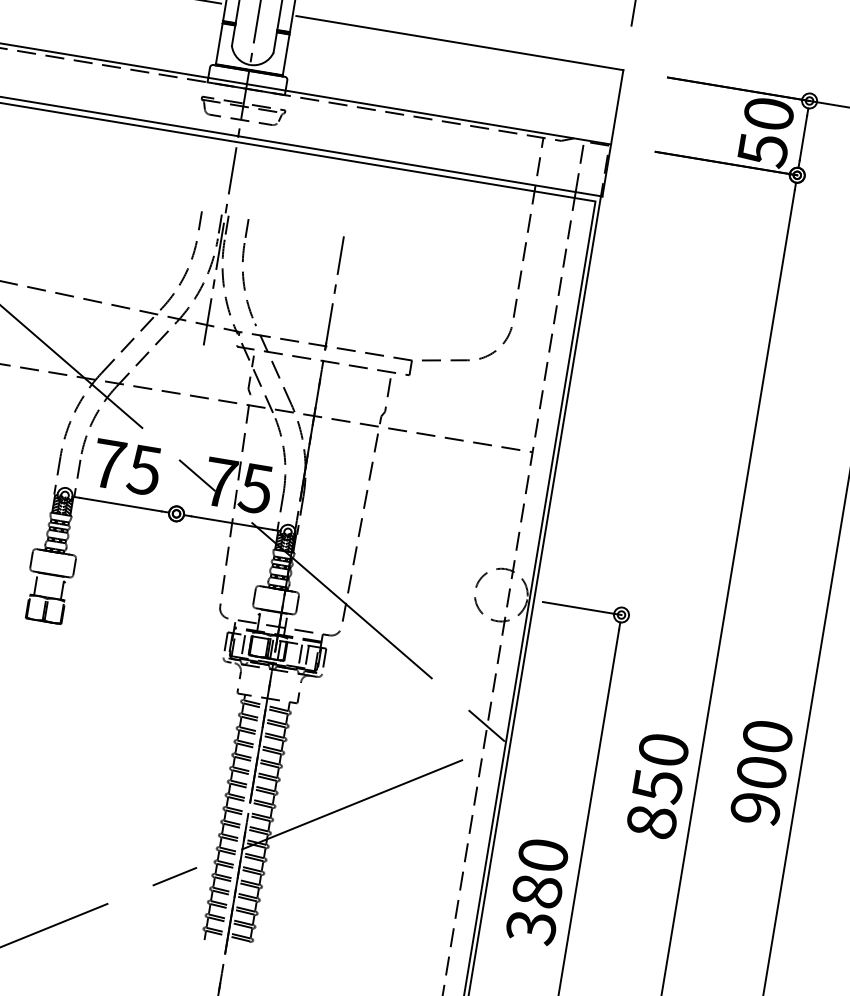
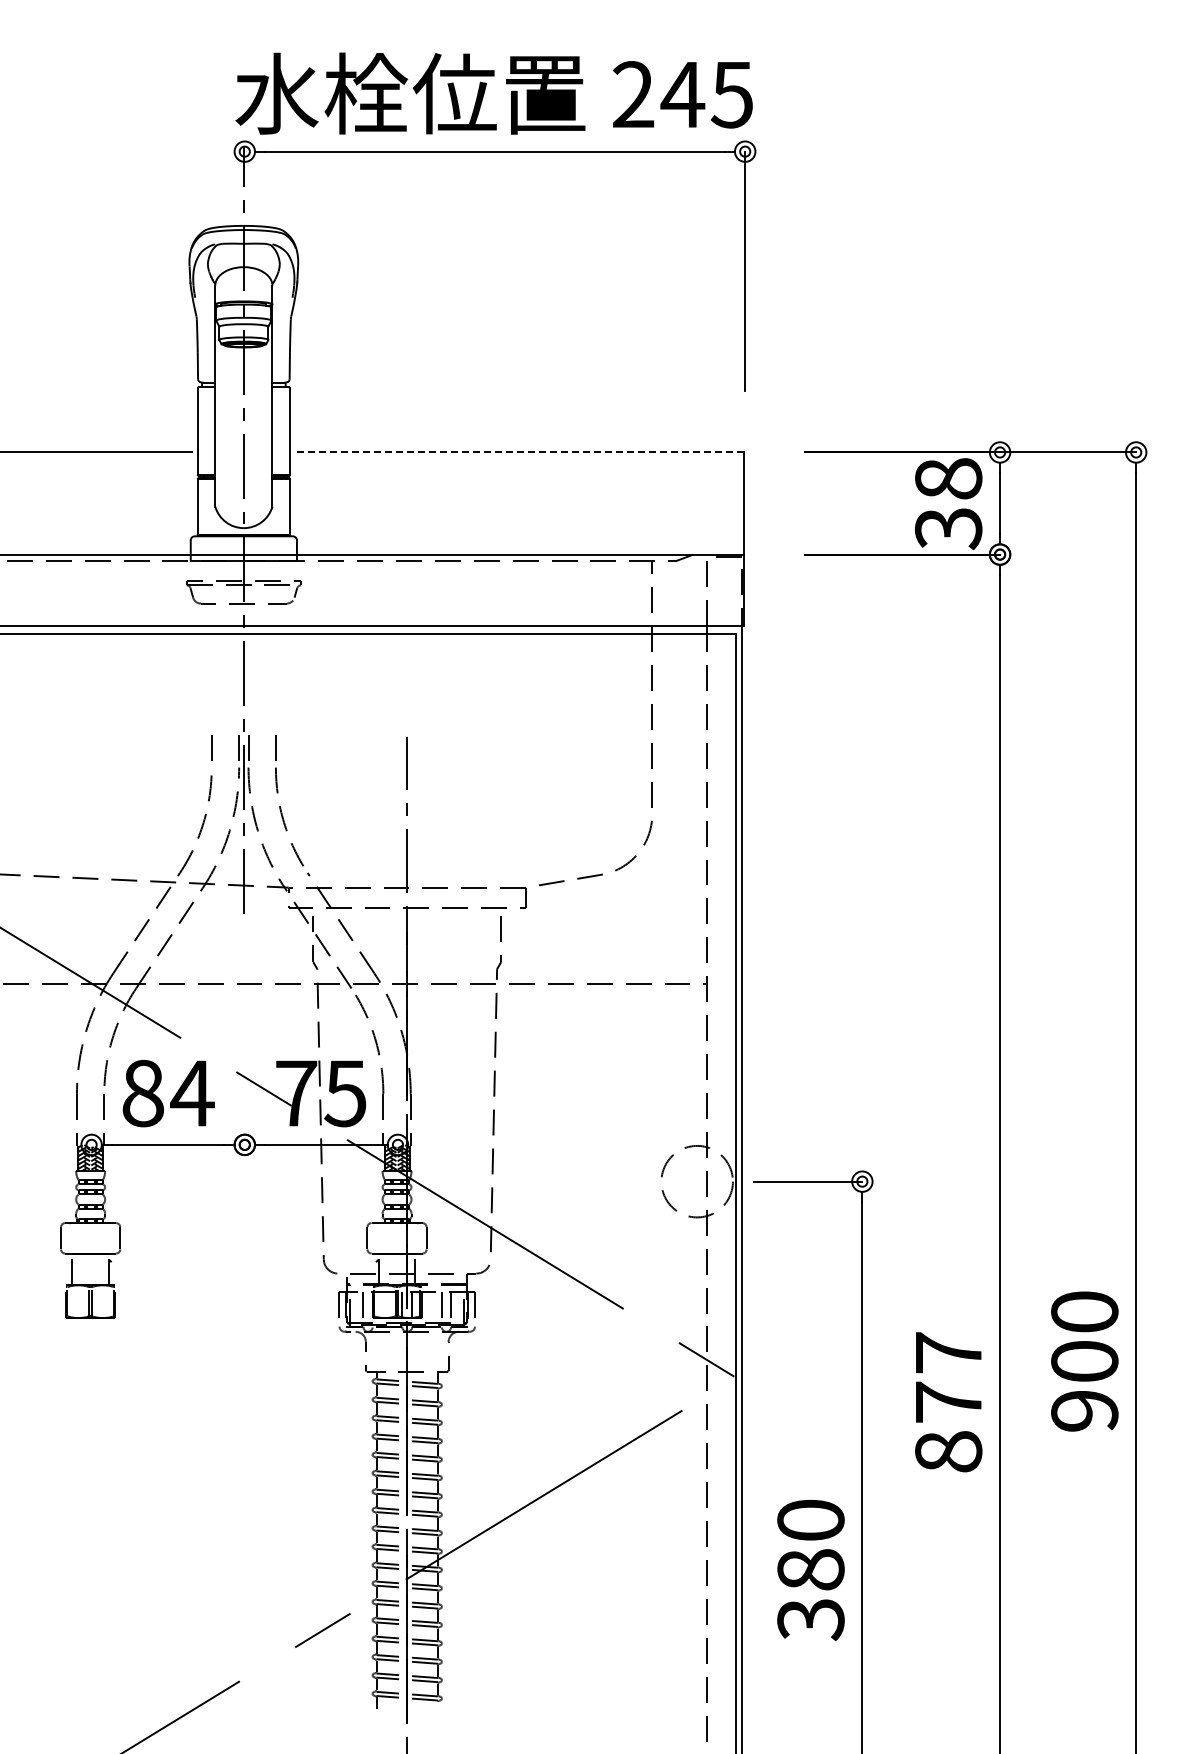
line: (459, 43) -> (519, 452), solid -> dashed
text: (765, 132) -> (948, 504), 50 -> 38
text: (127, 467) -> (168, 1093), 75 -> 84
text: (660, 768) -> (948, 1378), 850 -> 877

